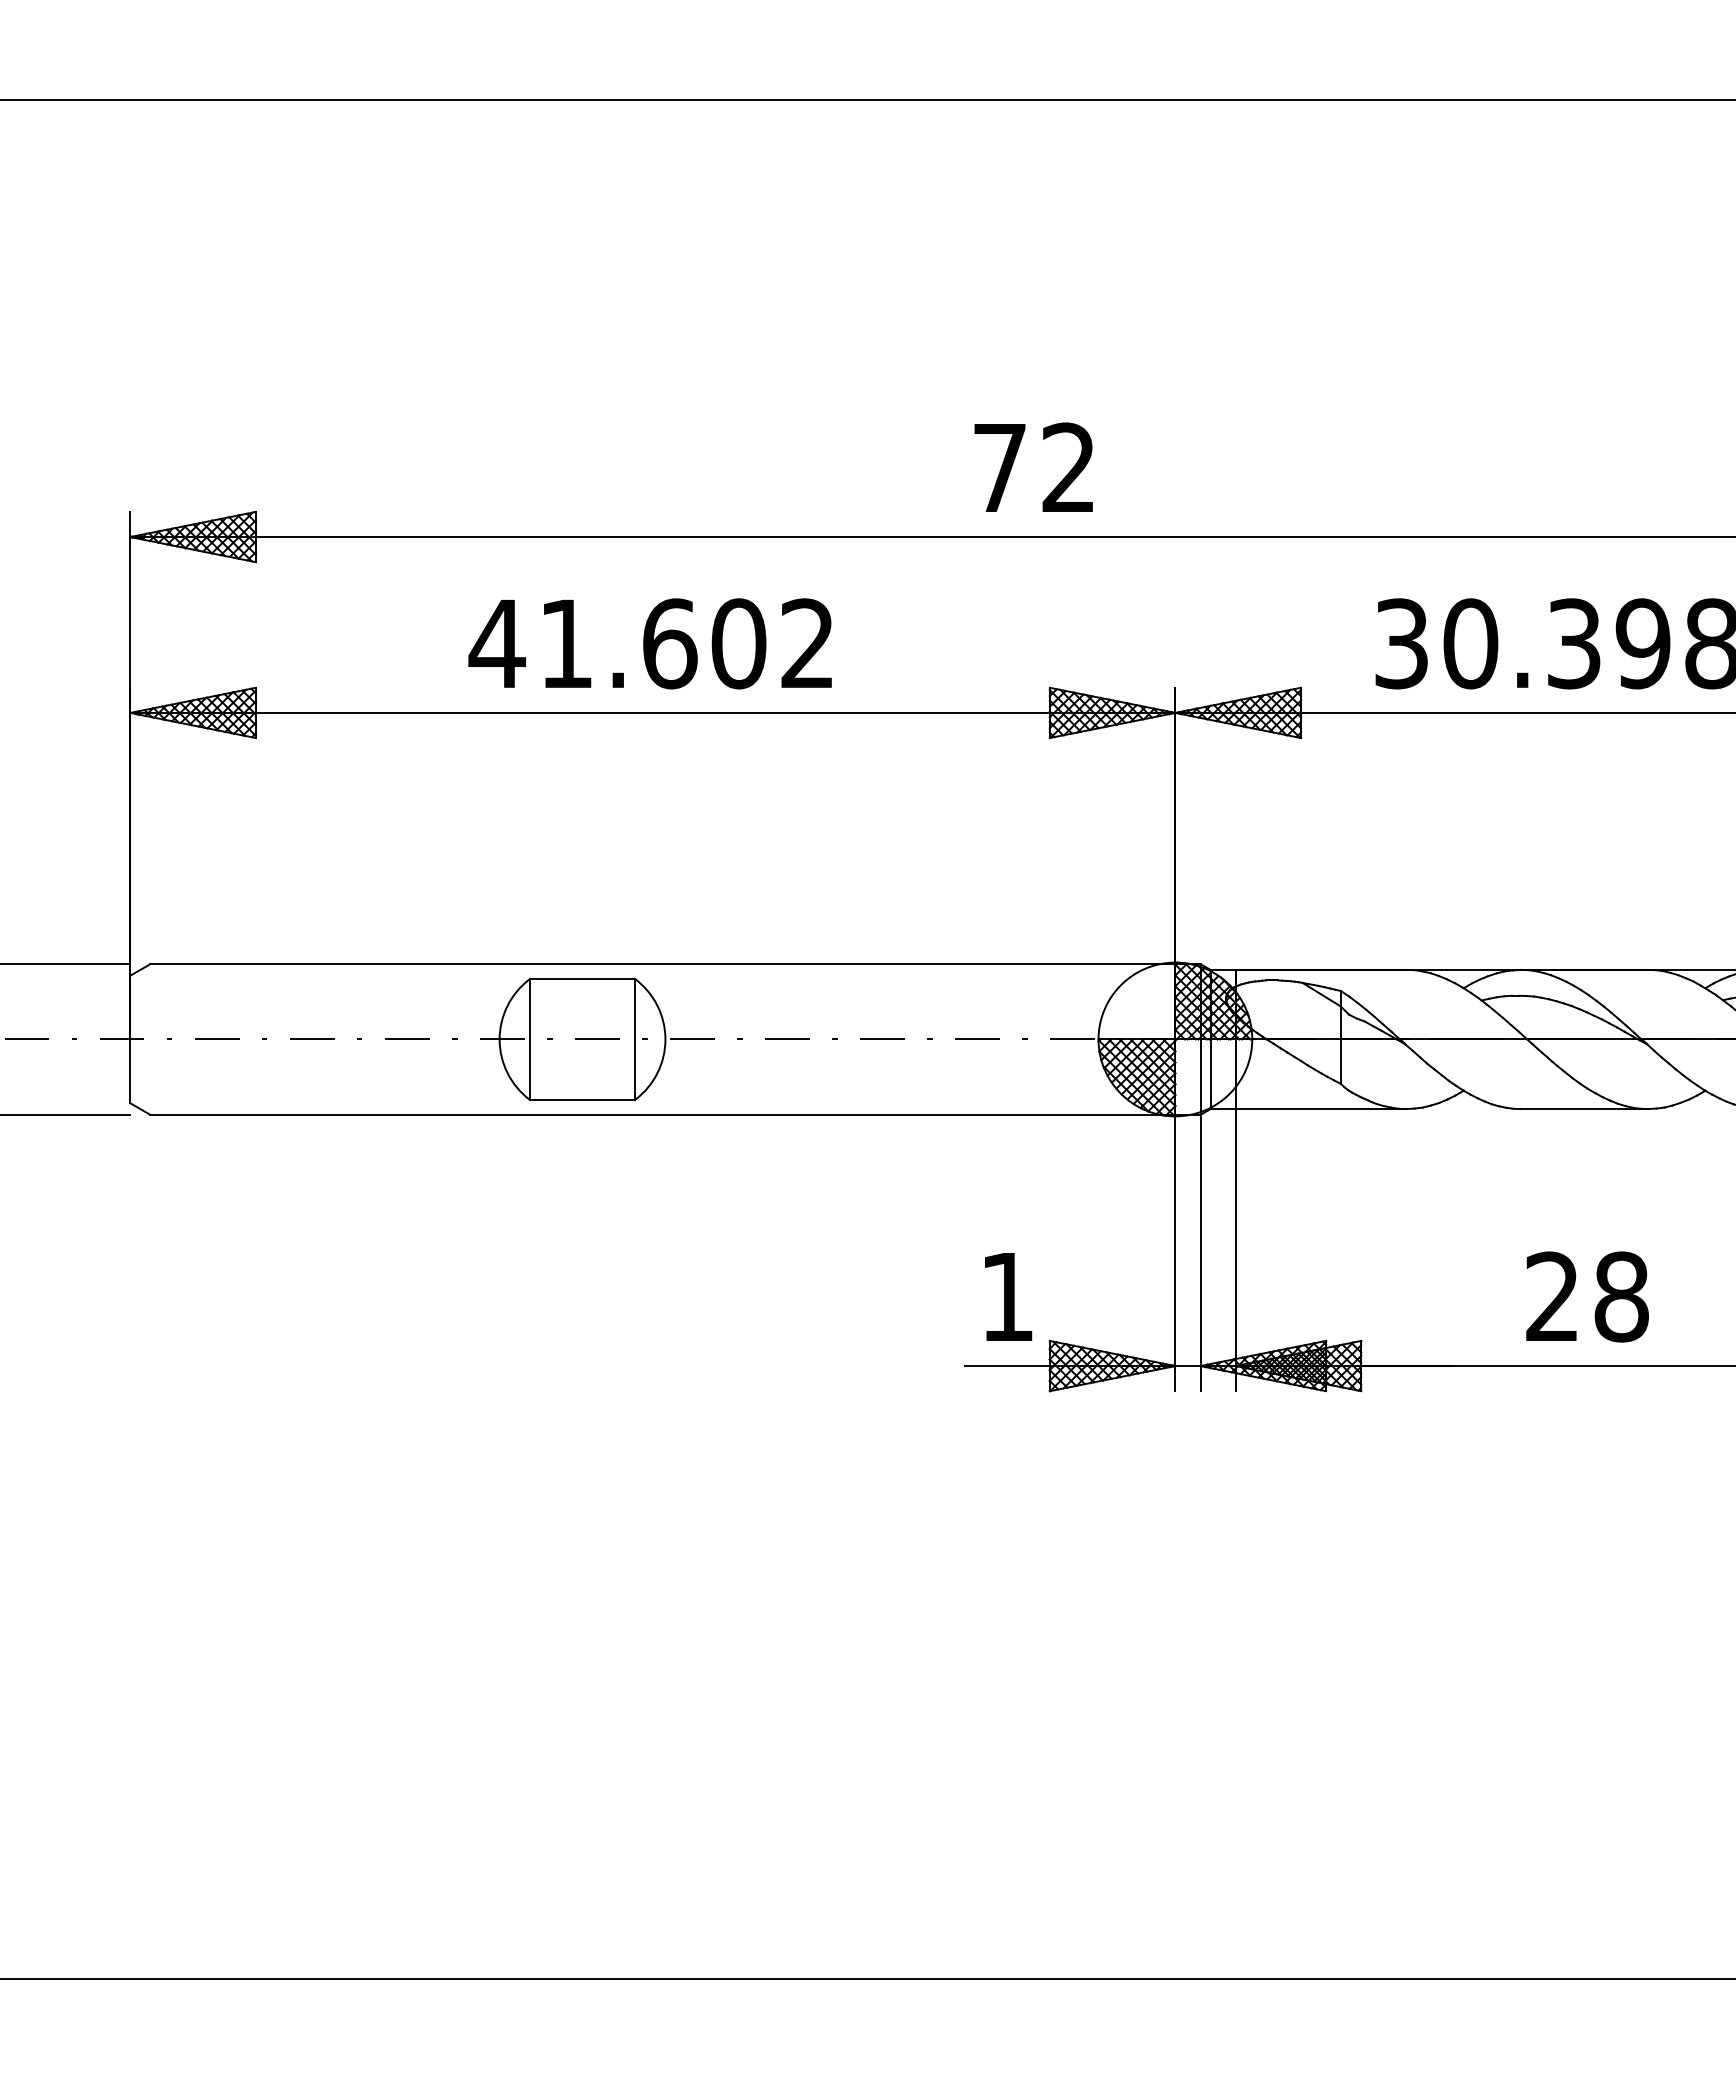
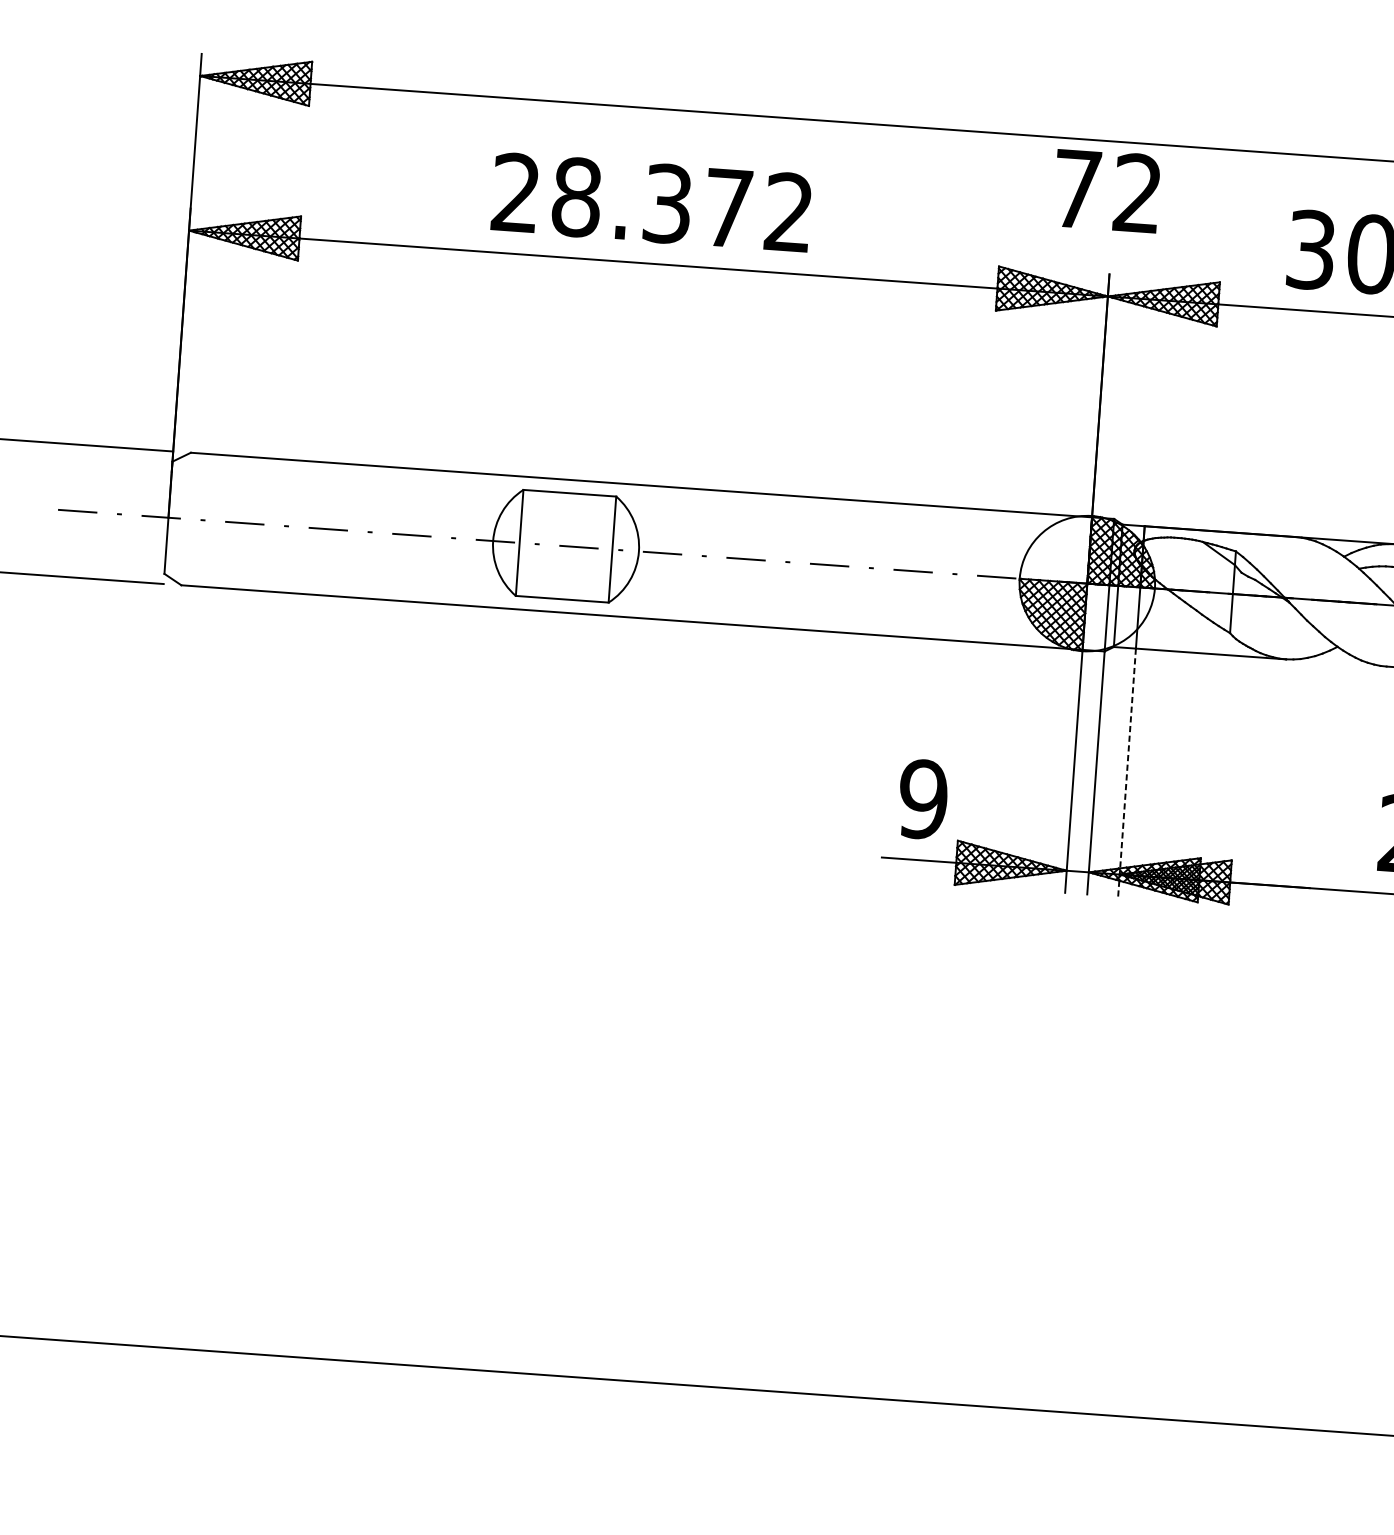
text: (1033, 466) -> (1106, 189), moved
text: (617, 643) -> (621, 200), 41.602 -> 28.372
line: (1235, 1250) -> (1126, 772), solid -> dashed
text: (1007, 1296) -> (923, 799), 1 -> 9

